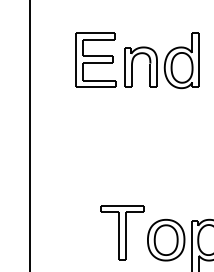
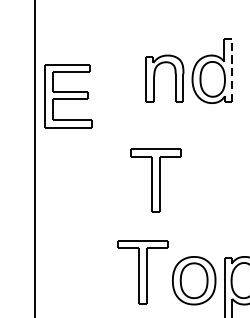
part: (95, 59) -> (67, 95), moved
line: (198, 60) -> (231, 70), solid -> dashed
part: (133, 154) -> (155, 180), added

